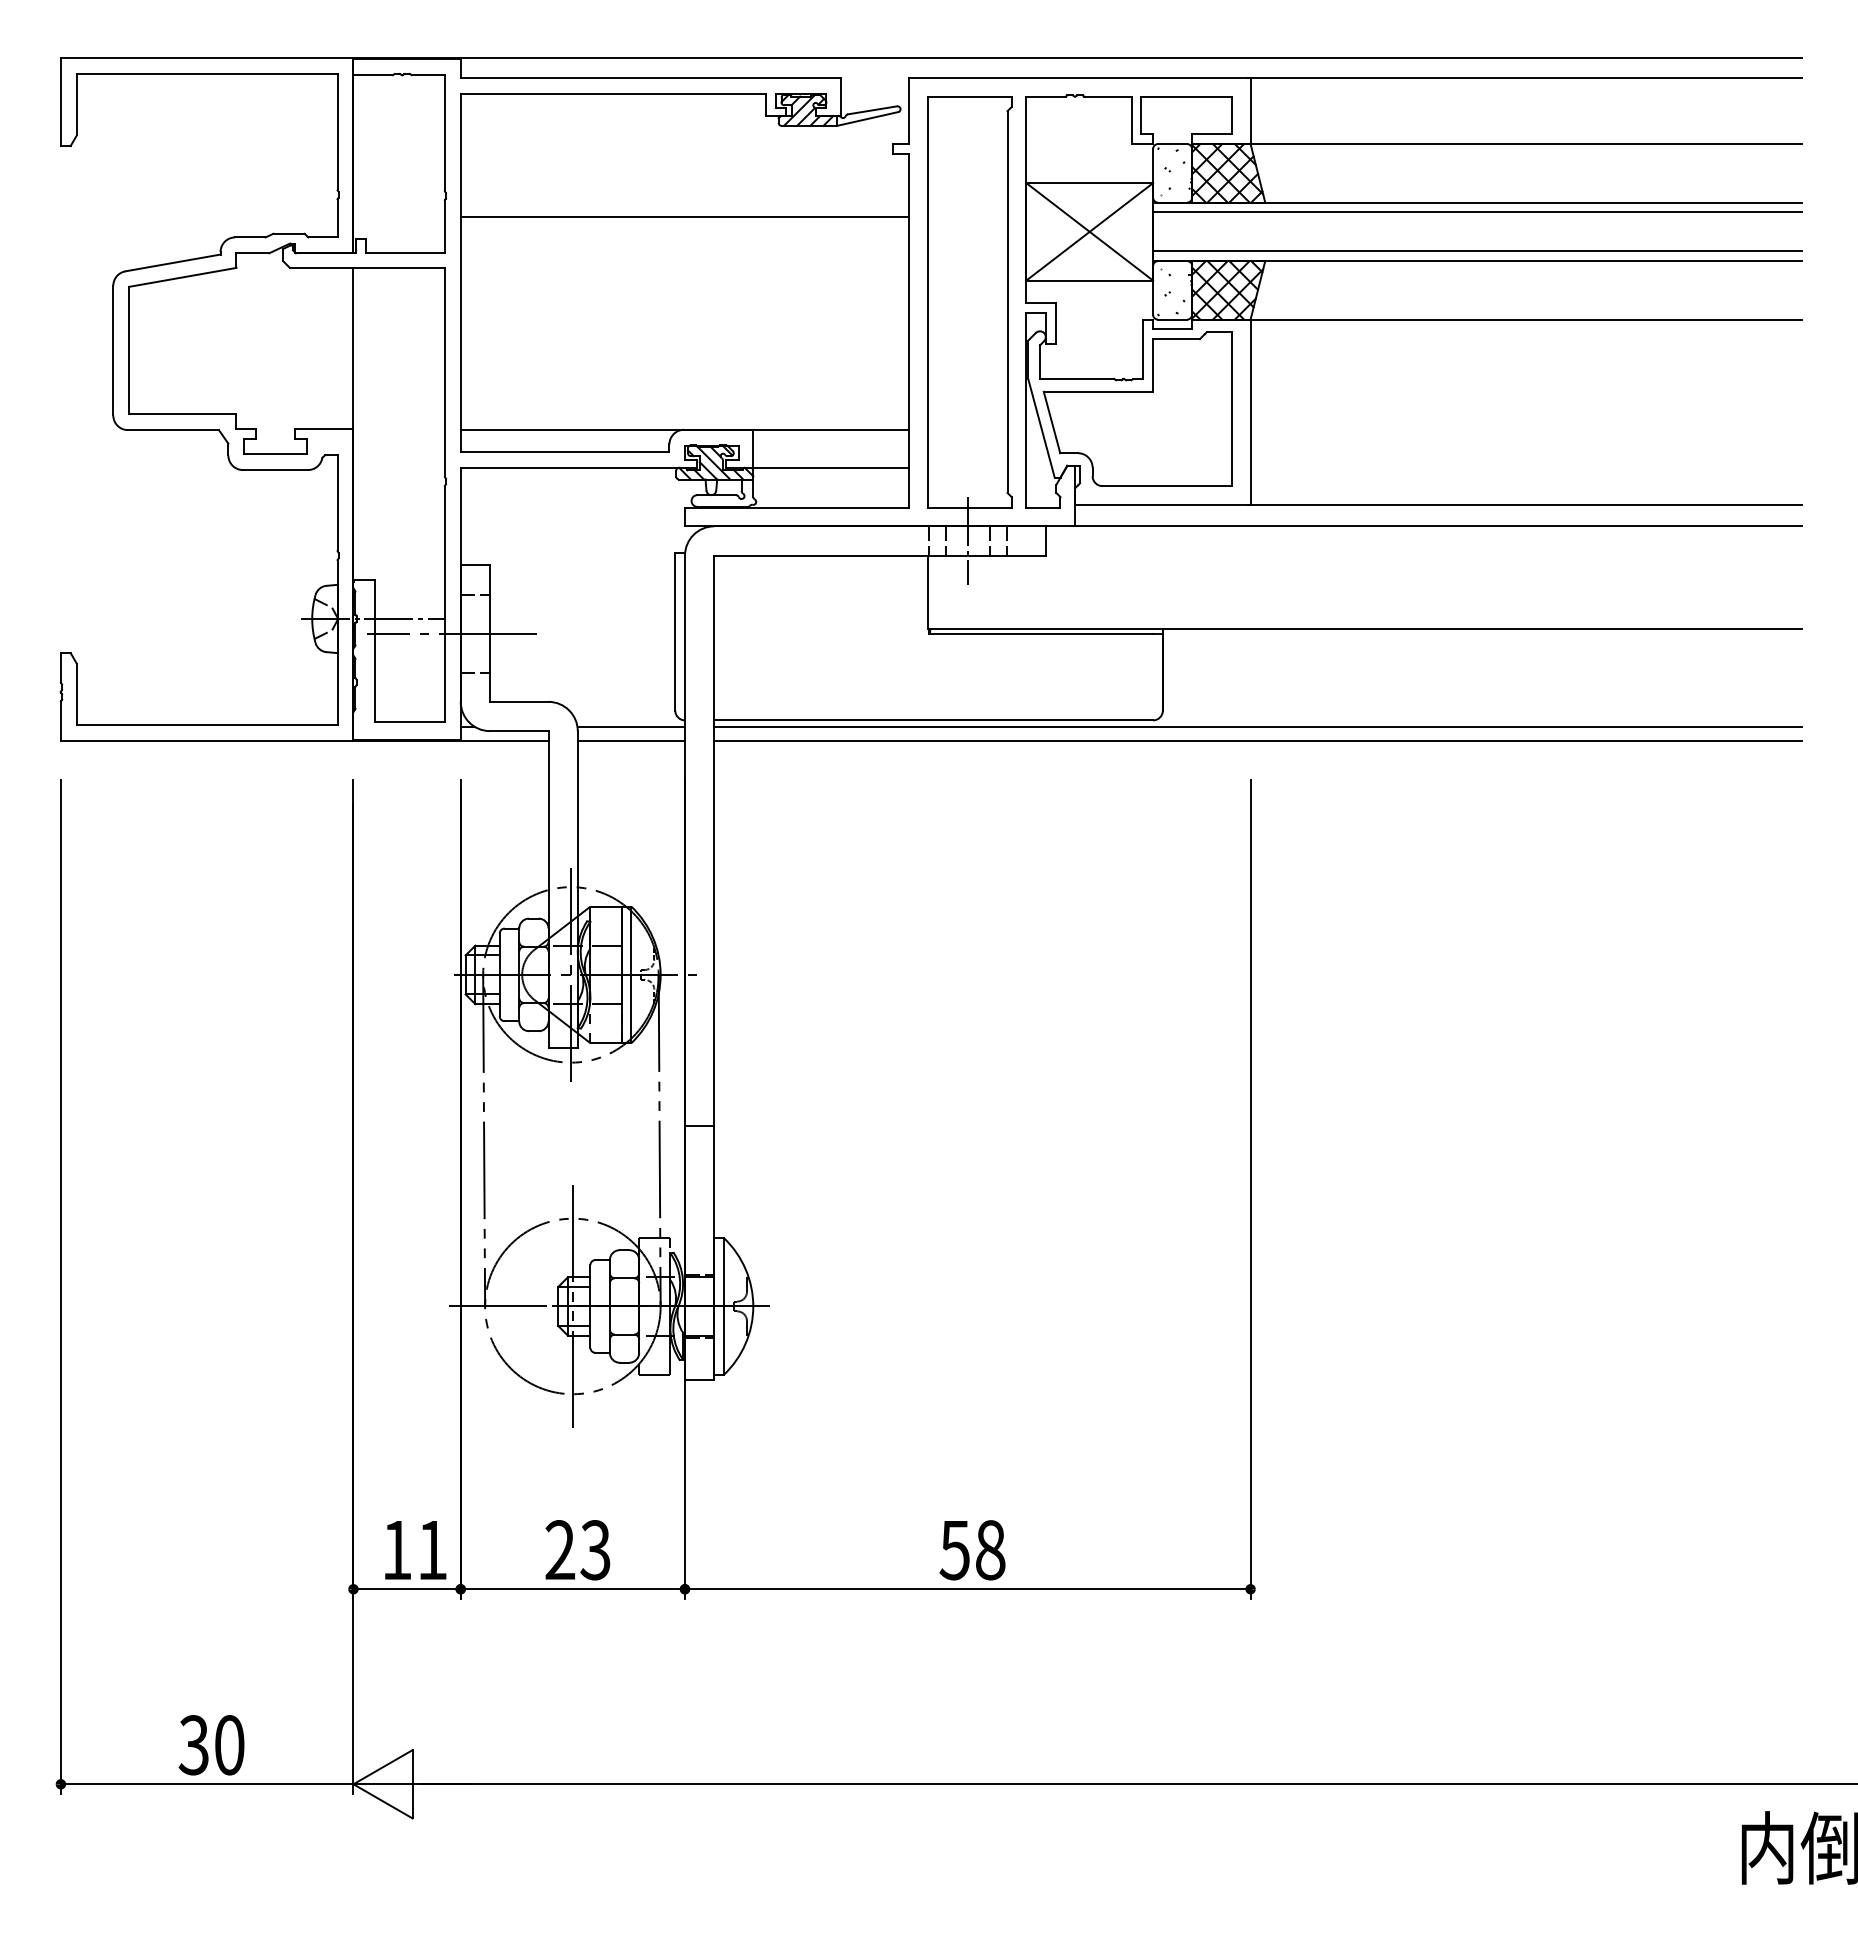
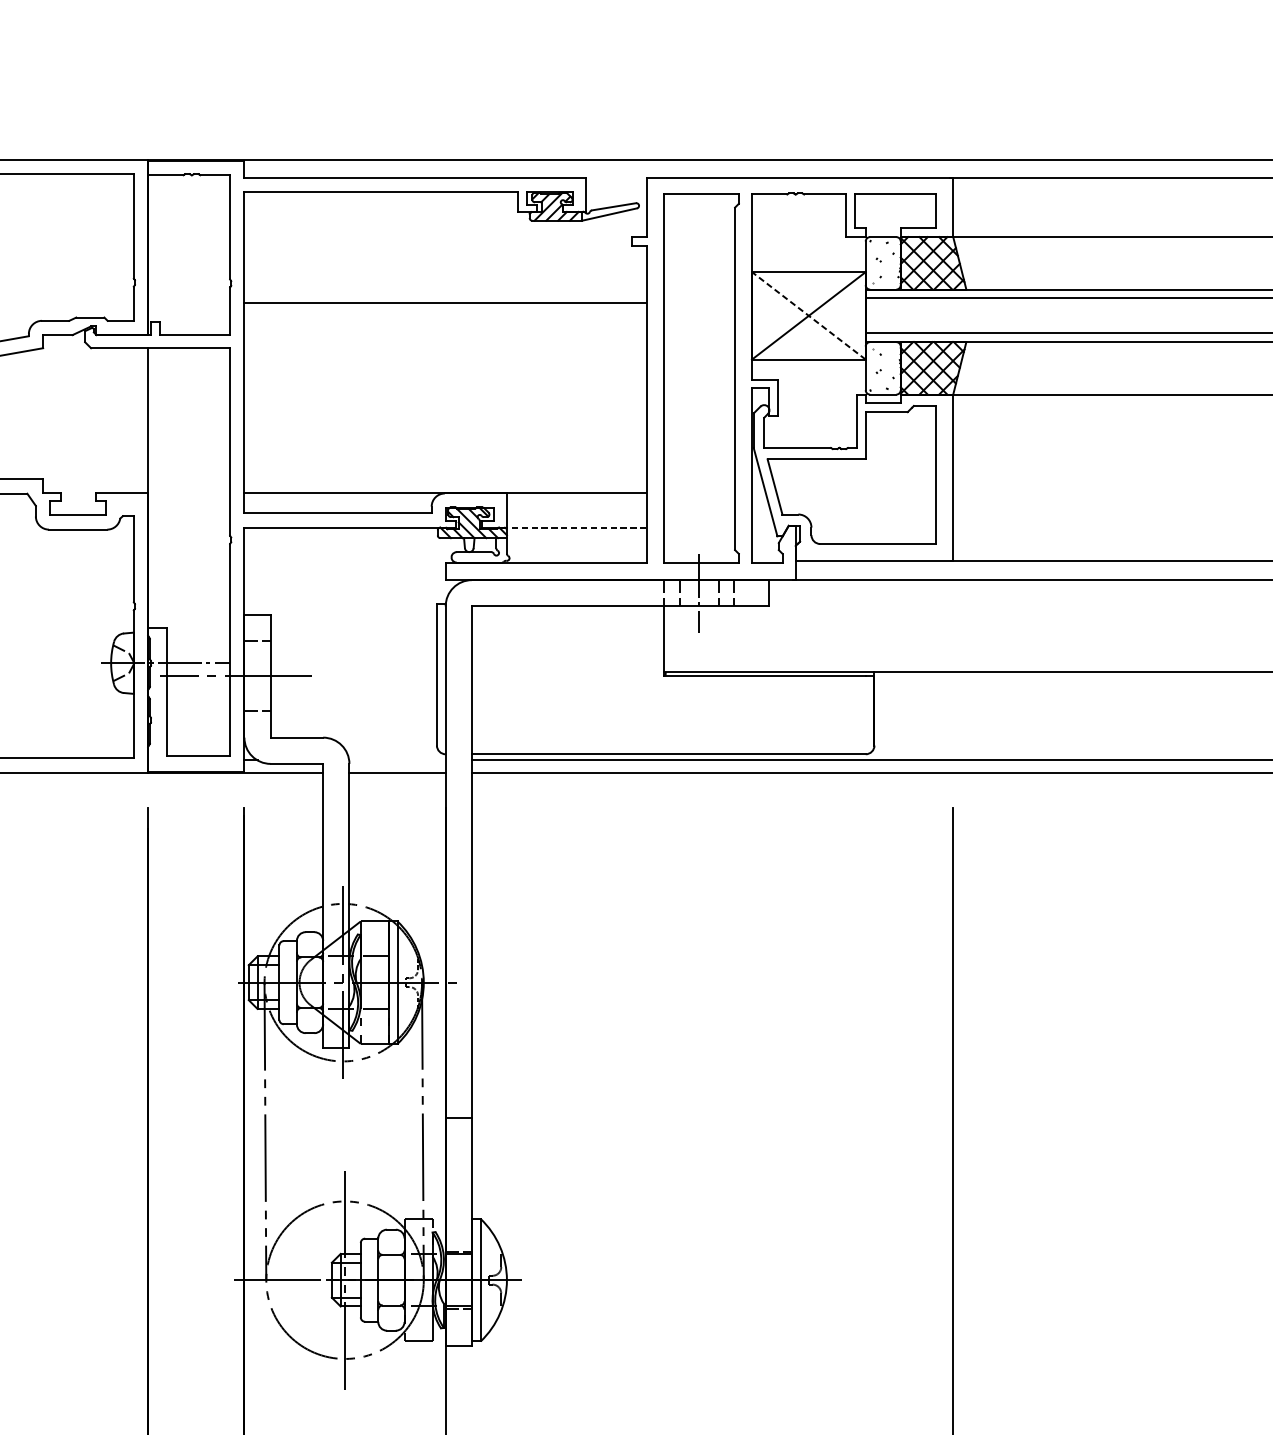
line: (1089, 231) -> (808, 315), solid -> dashed
line: (831, 467) -> (577, 527), solid -> dashed
line: (631, 727) -> (397, 760), removed

